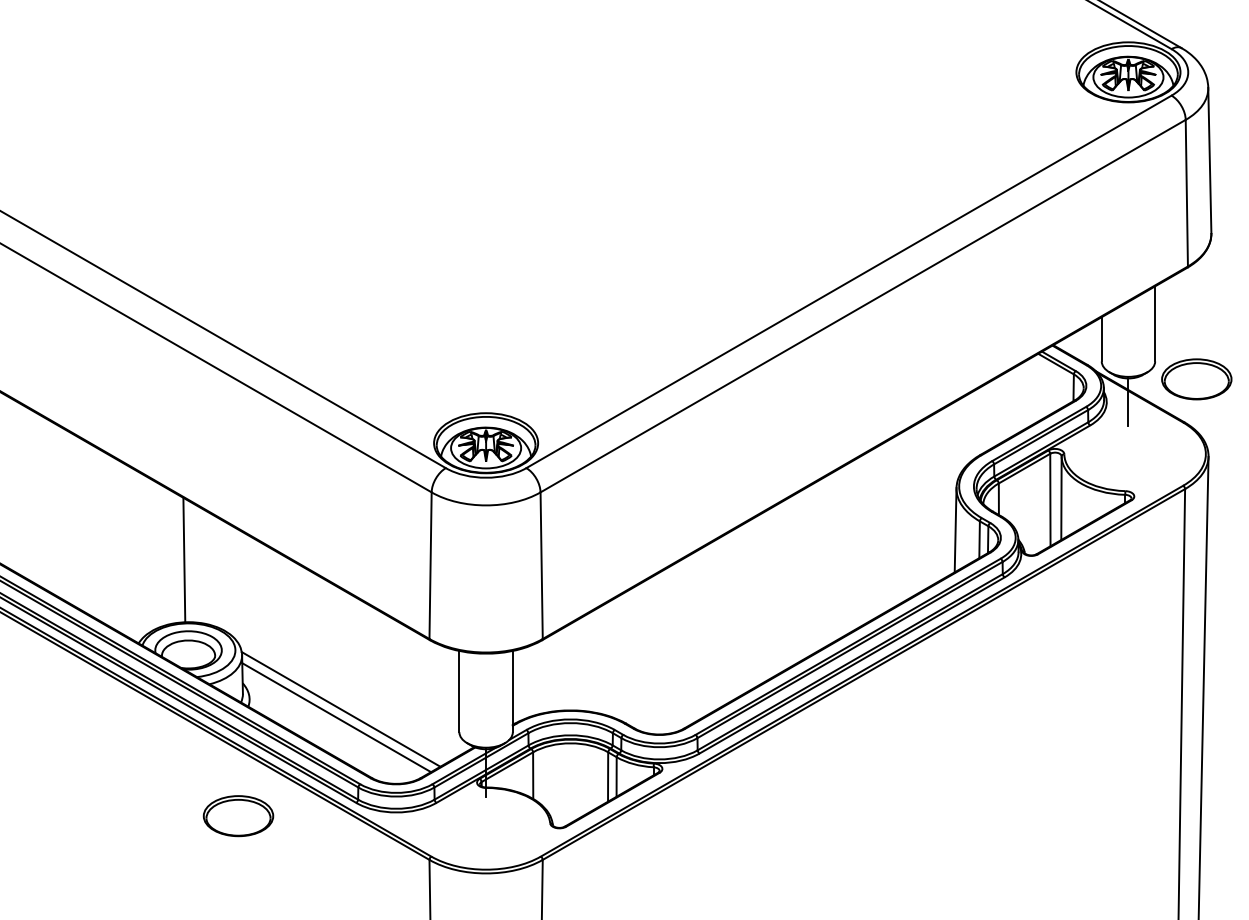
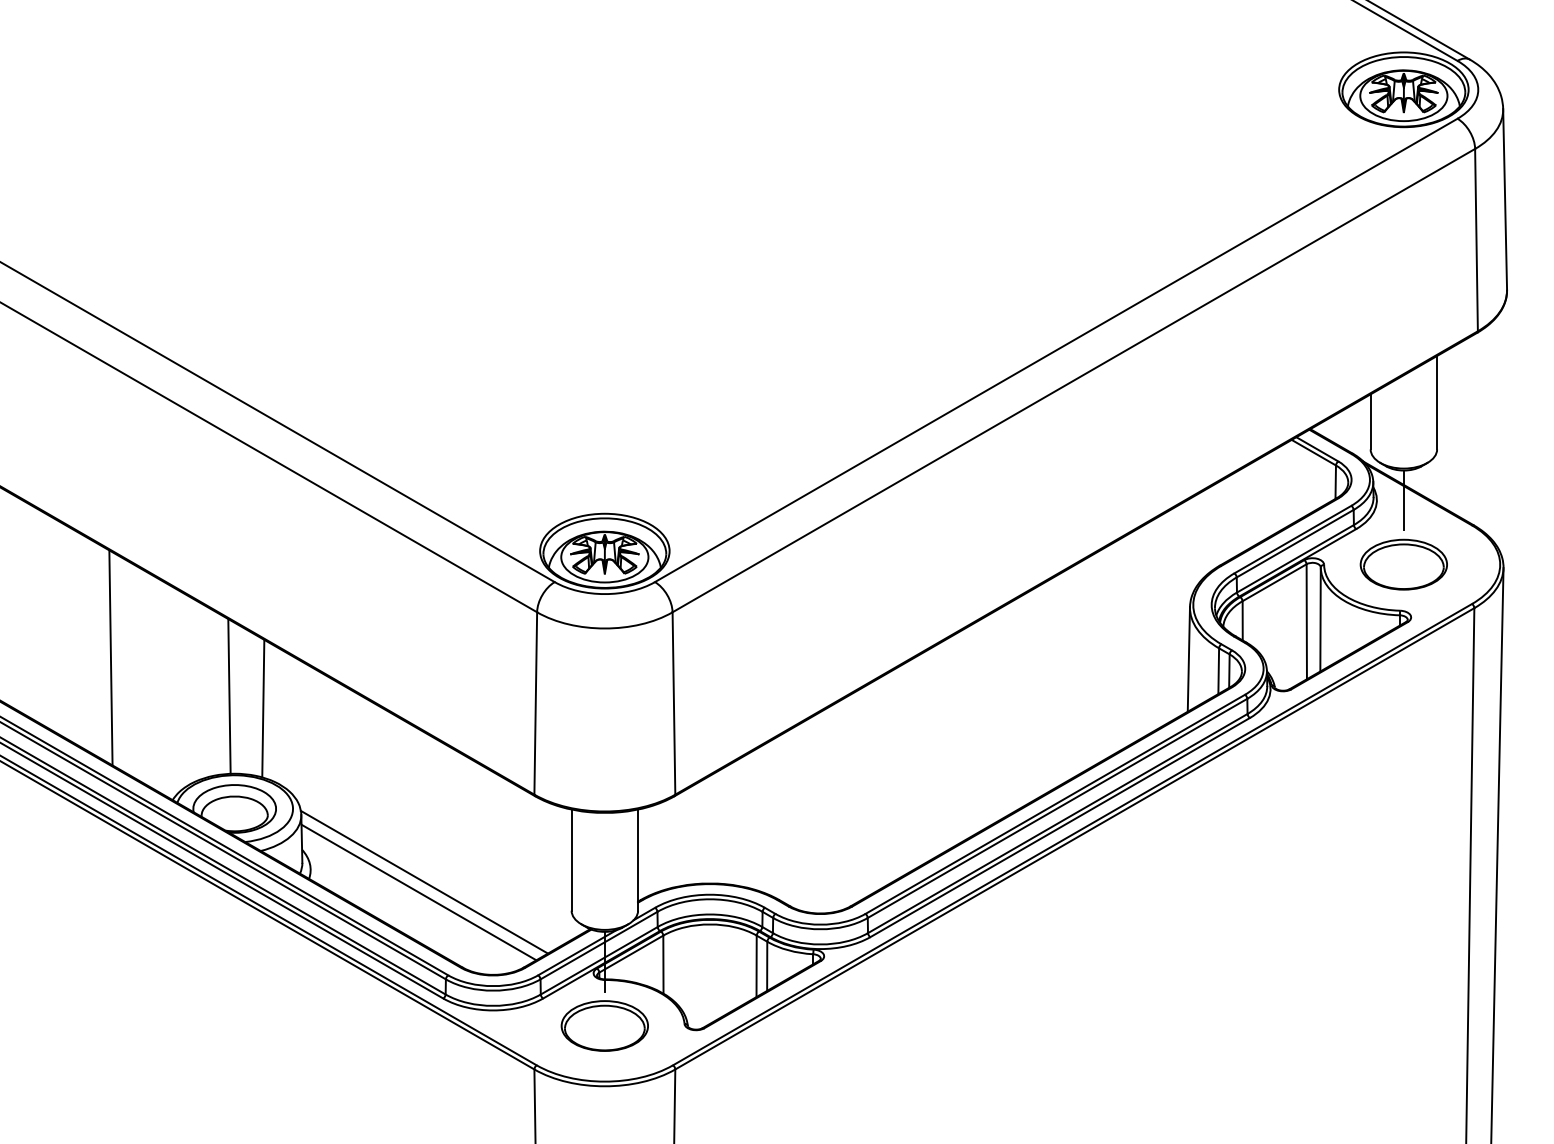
part: (1196, 379) -> (1403, 564), moved
line: (88, 528) -> (110, 657), added
line: (211, 569) -> (263, 708), added
part: (238, 815) -> (604, 1025), moved

